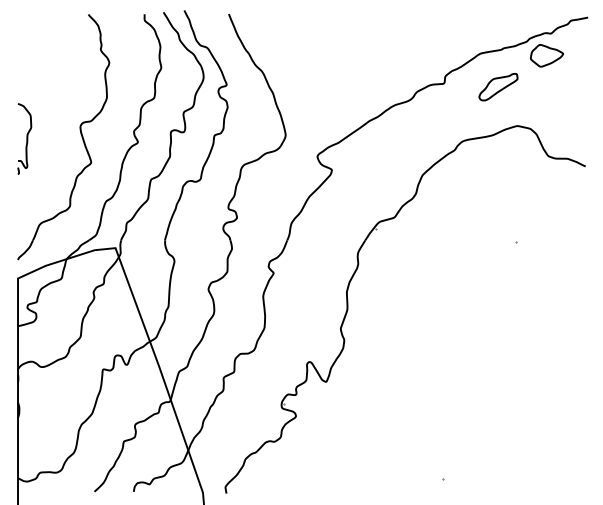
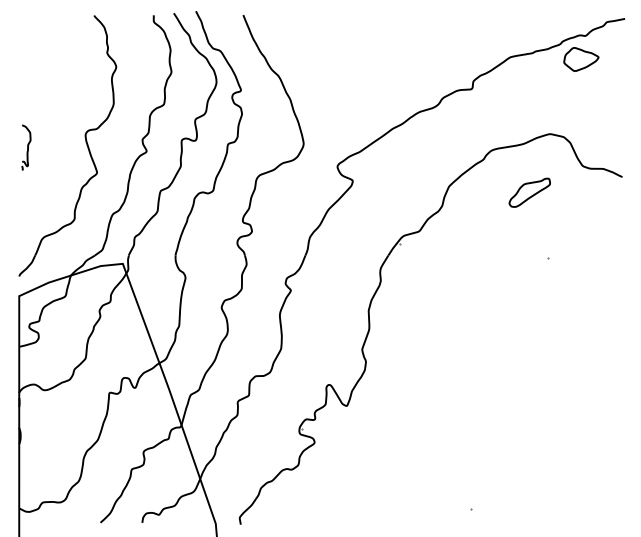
part: (498, 86) -> (529, 192), moved
part: (24, 138) -> (26, 147), size x0.6

